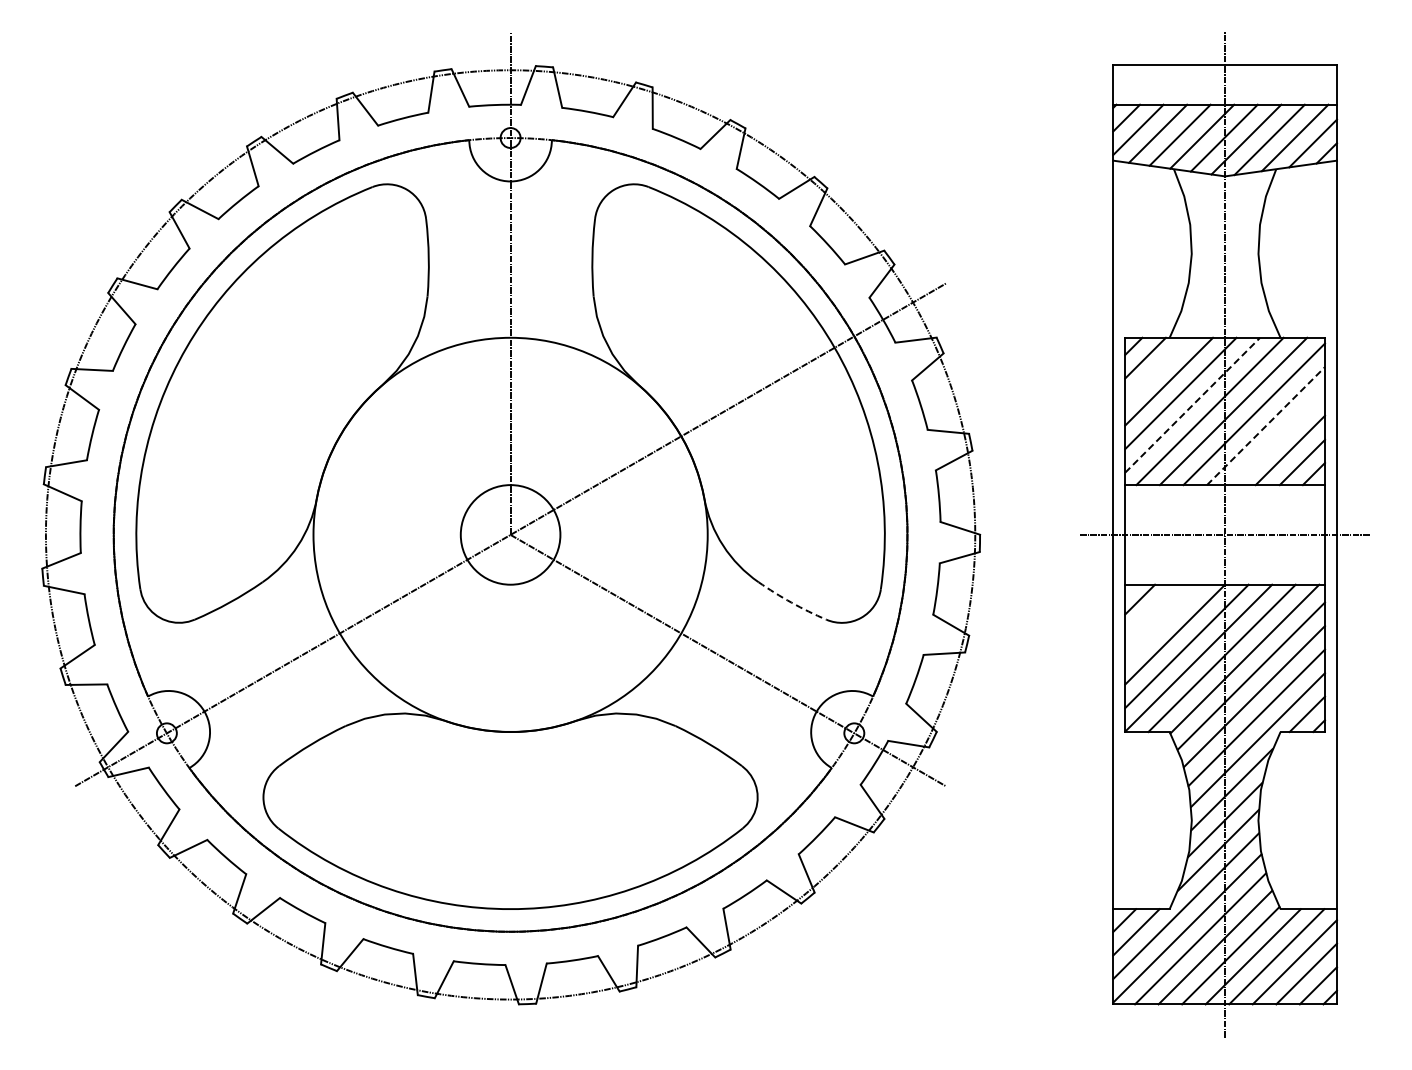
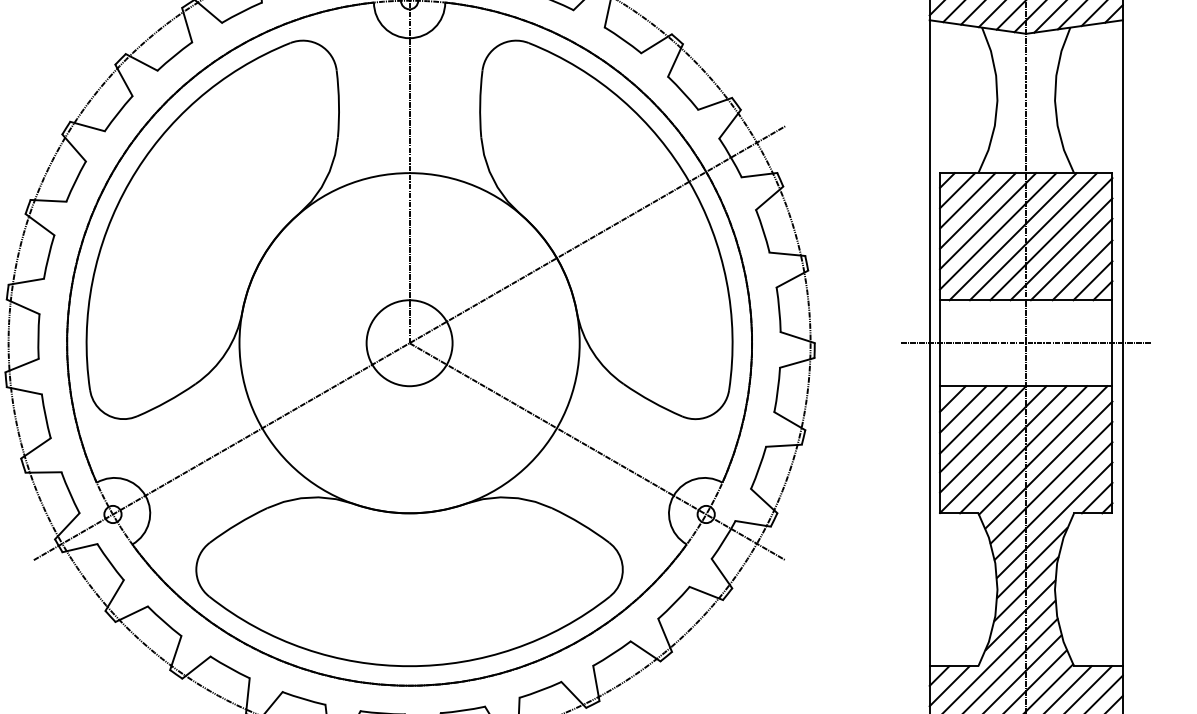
line: (1157, 369) -> (967, 200), added
line: (1193, 404) -> (998, 230), dashed -> solid
line: (1266, 425) -> (1061, 248), dashed -> solid
line: (1277, 437) -> (1071, 259), added
arc: (791, 602) -> (652, 401), dashed -> solid
line: (1152, 611) -> (963, 409), added
line: (1164, 623) -> (973, 419), added

